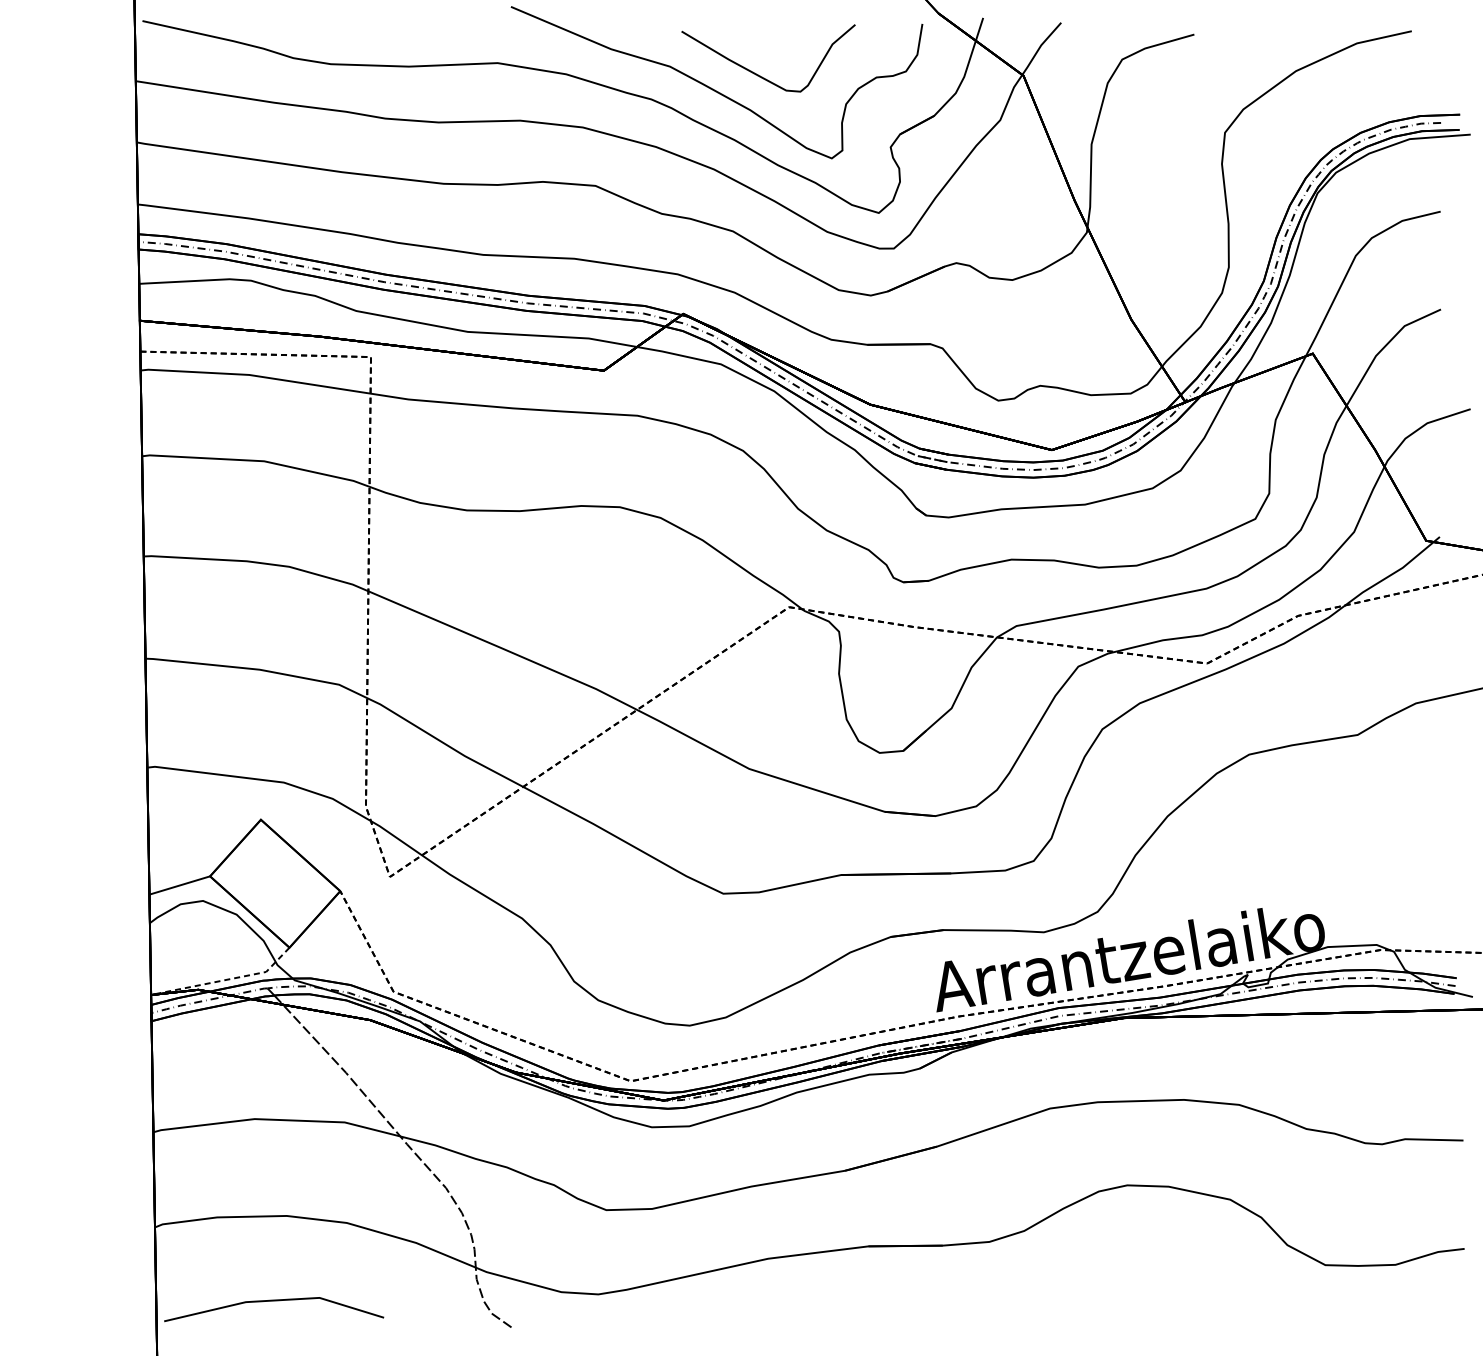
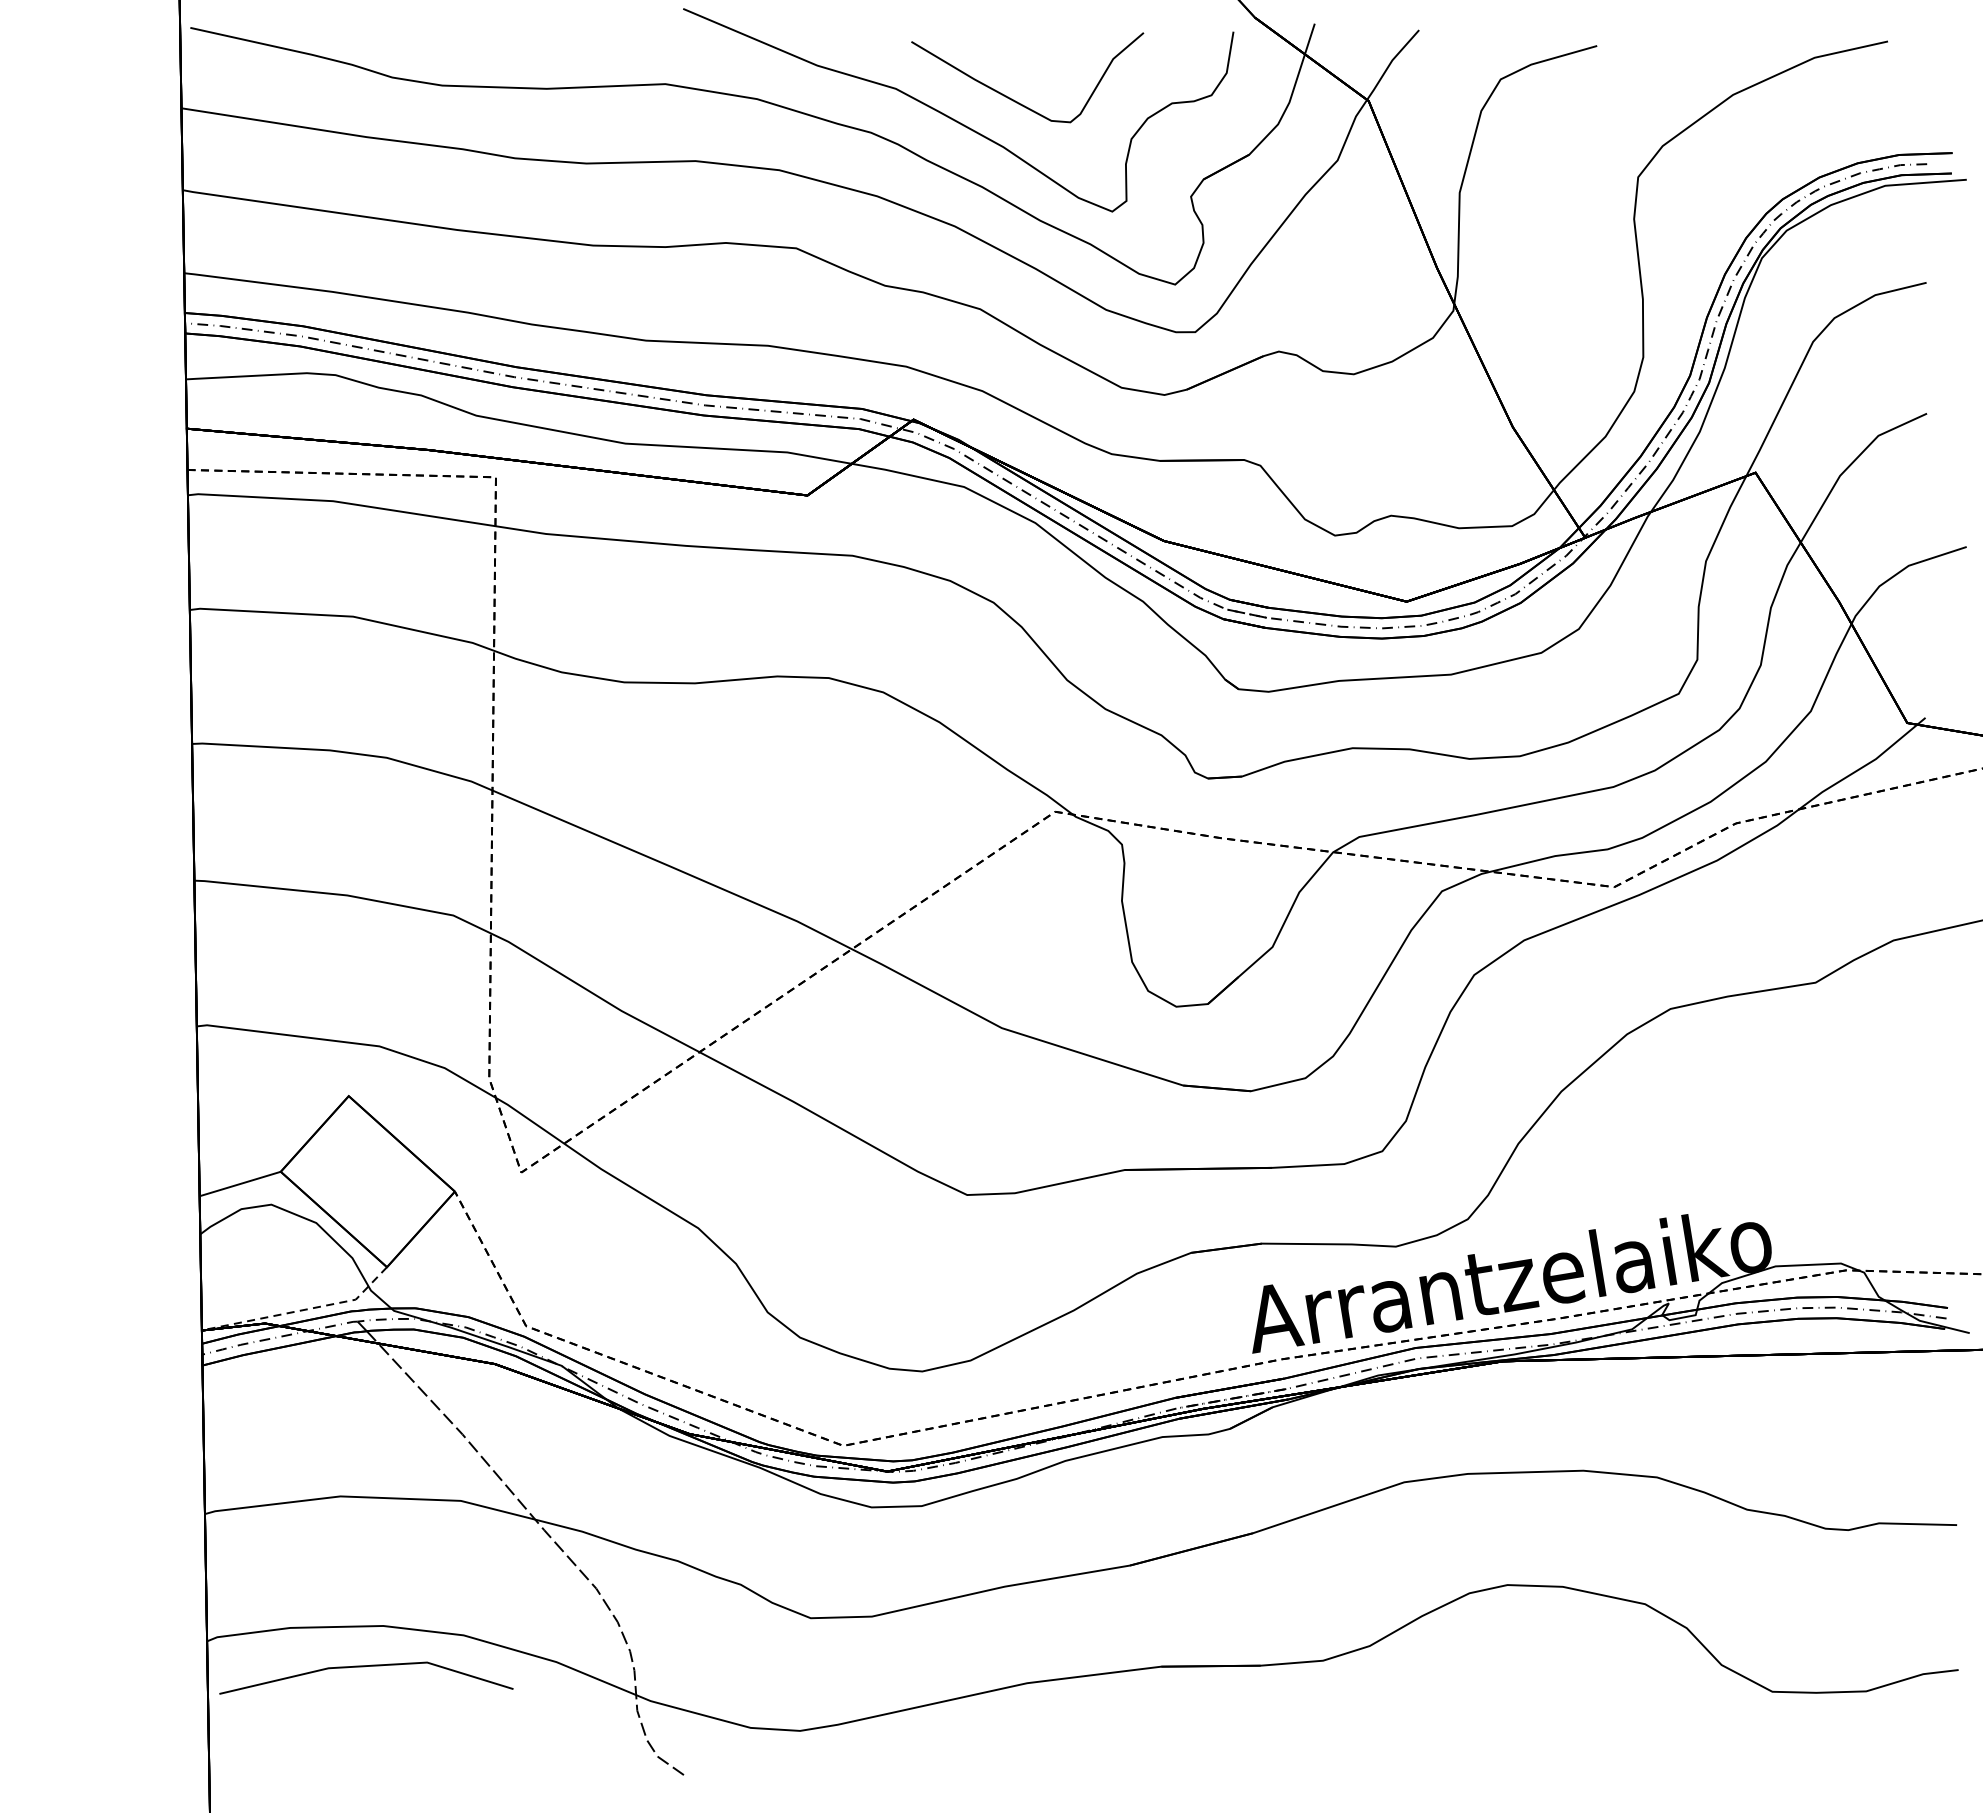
line: (272, 1301) -> (364, 1667), moved

